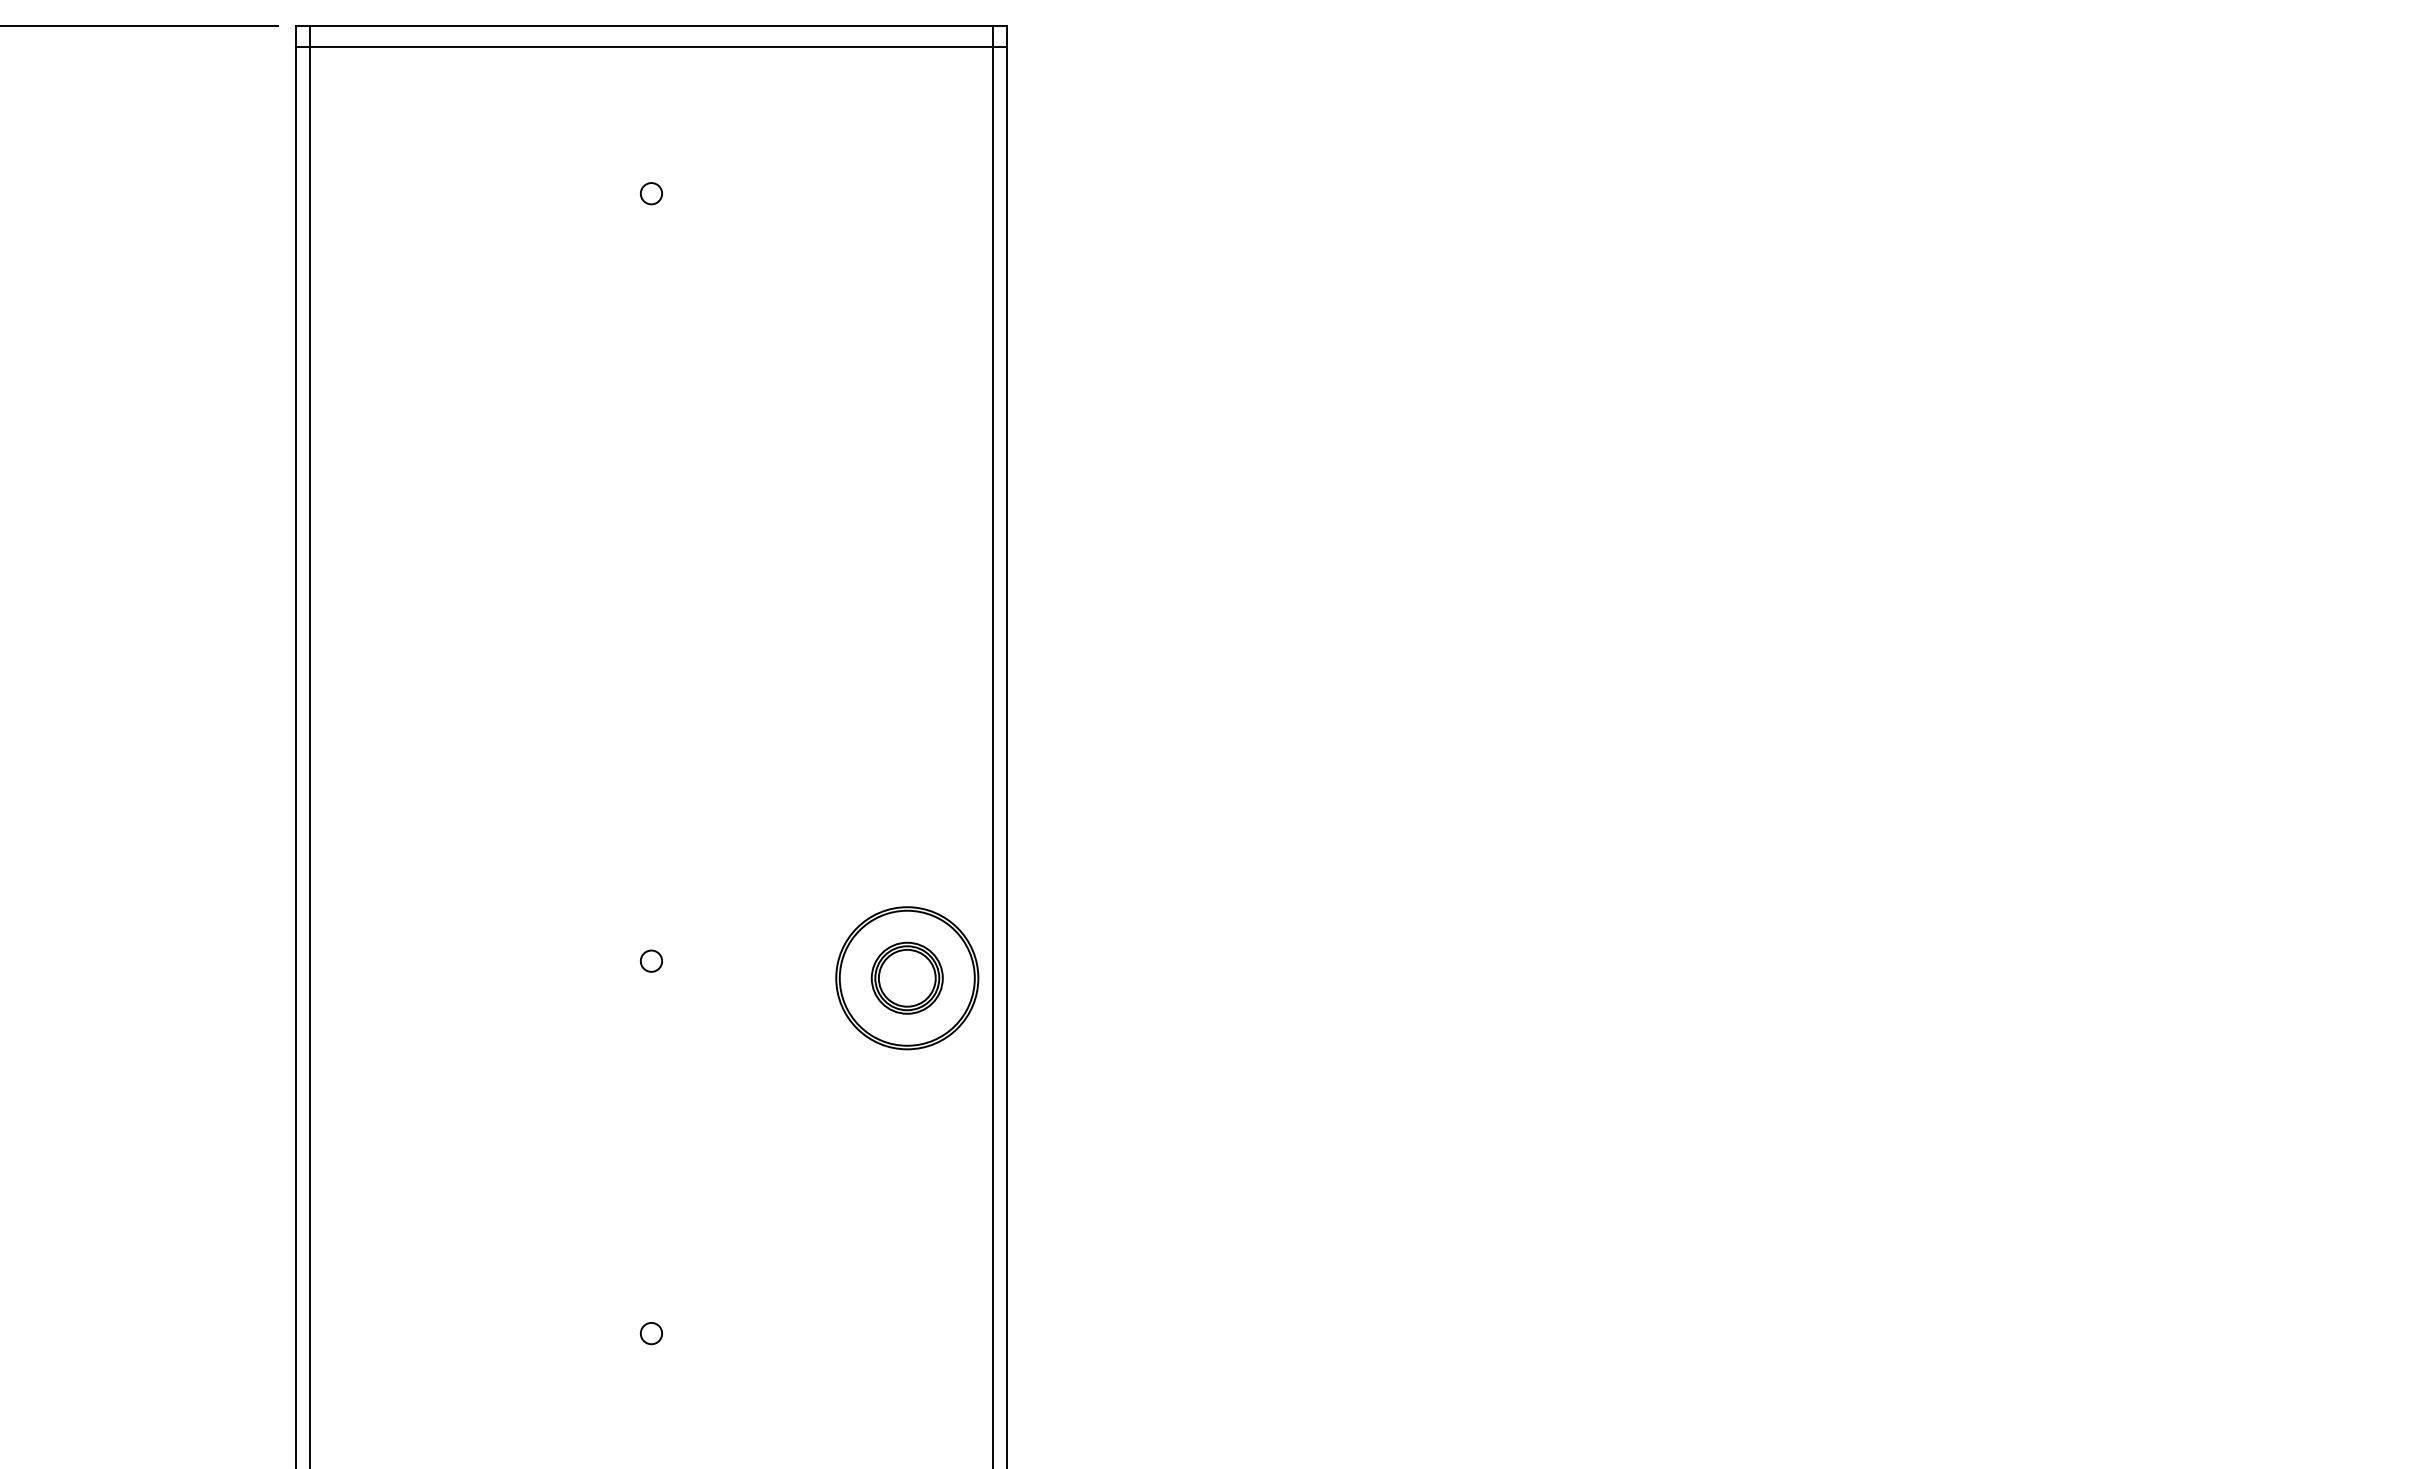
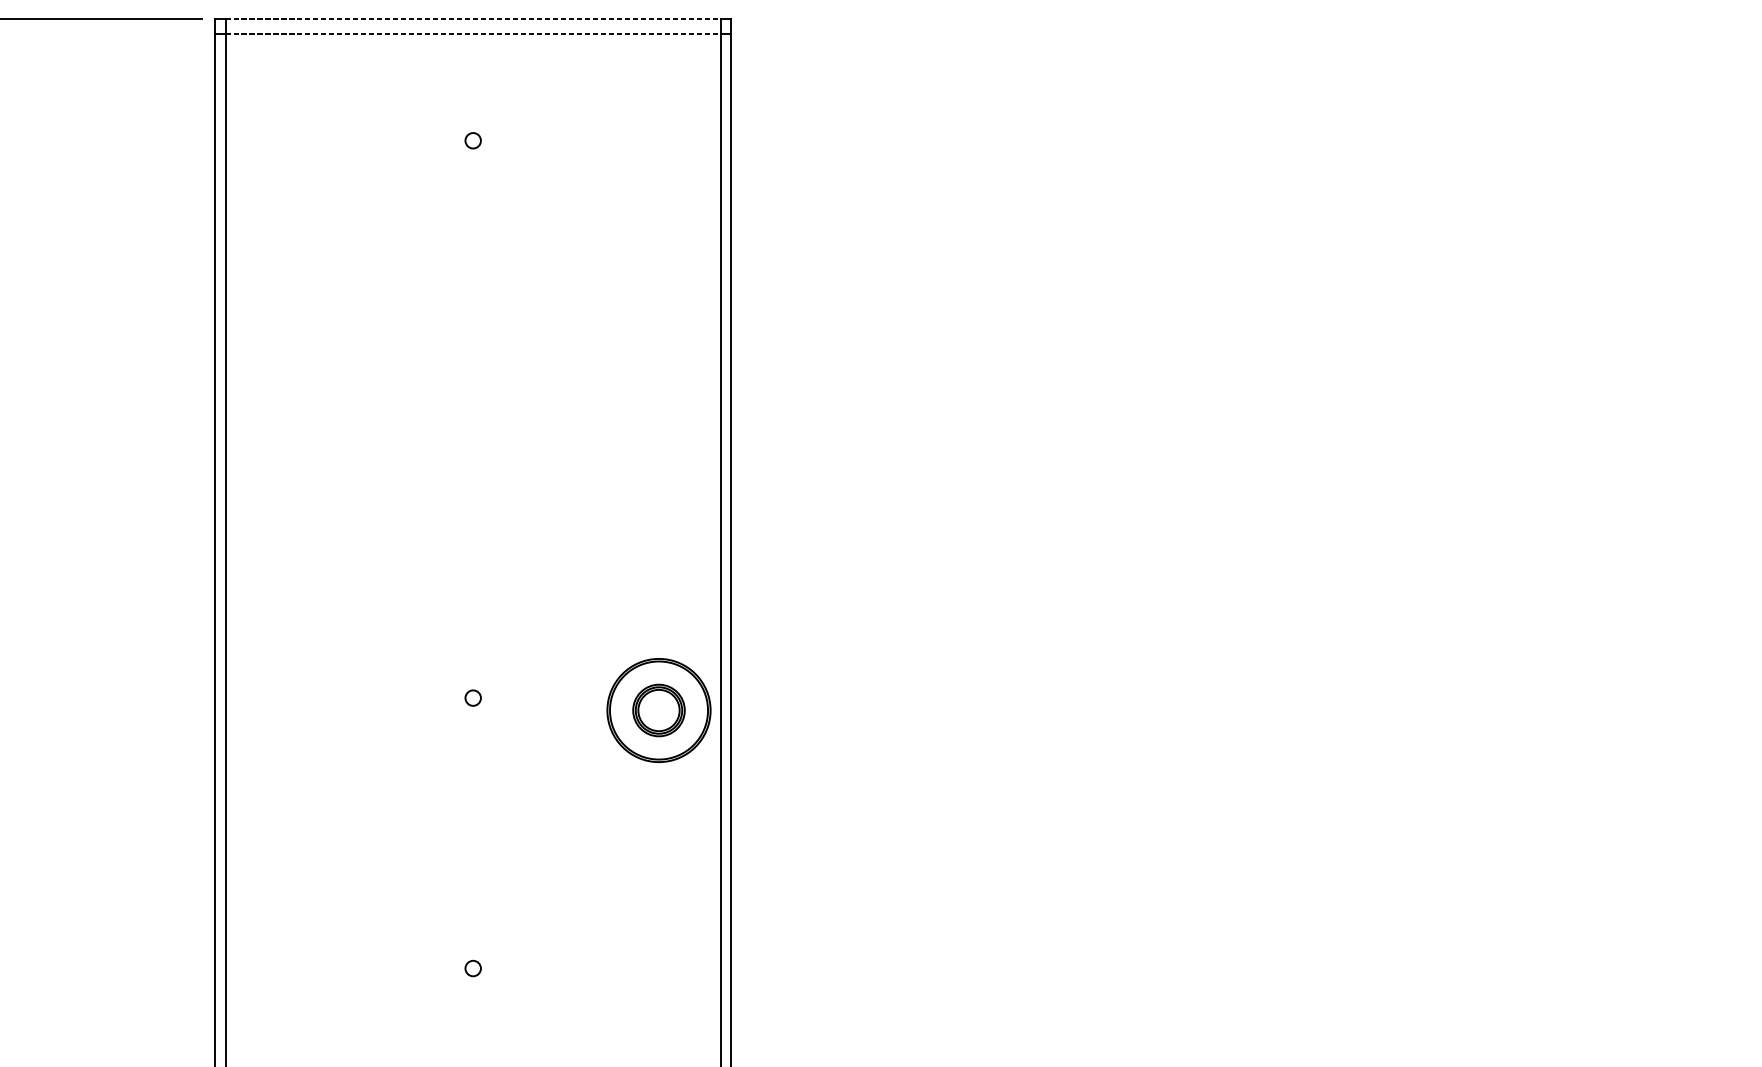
line: (651, 26) -> (473, 19), solid -> dashed
line: (651, 47) -> (473, 34), solid -> dashed

